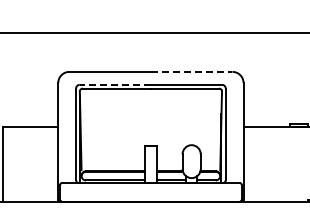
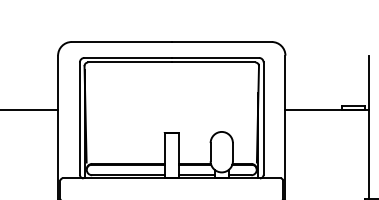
line: (191, 71) -> (221, 41), dashed -> solid
line: (115, 84) -> (128, 57), dashed -> solid

